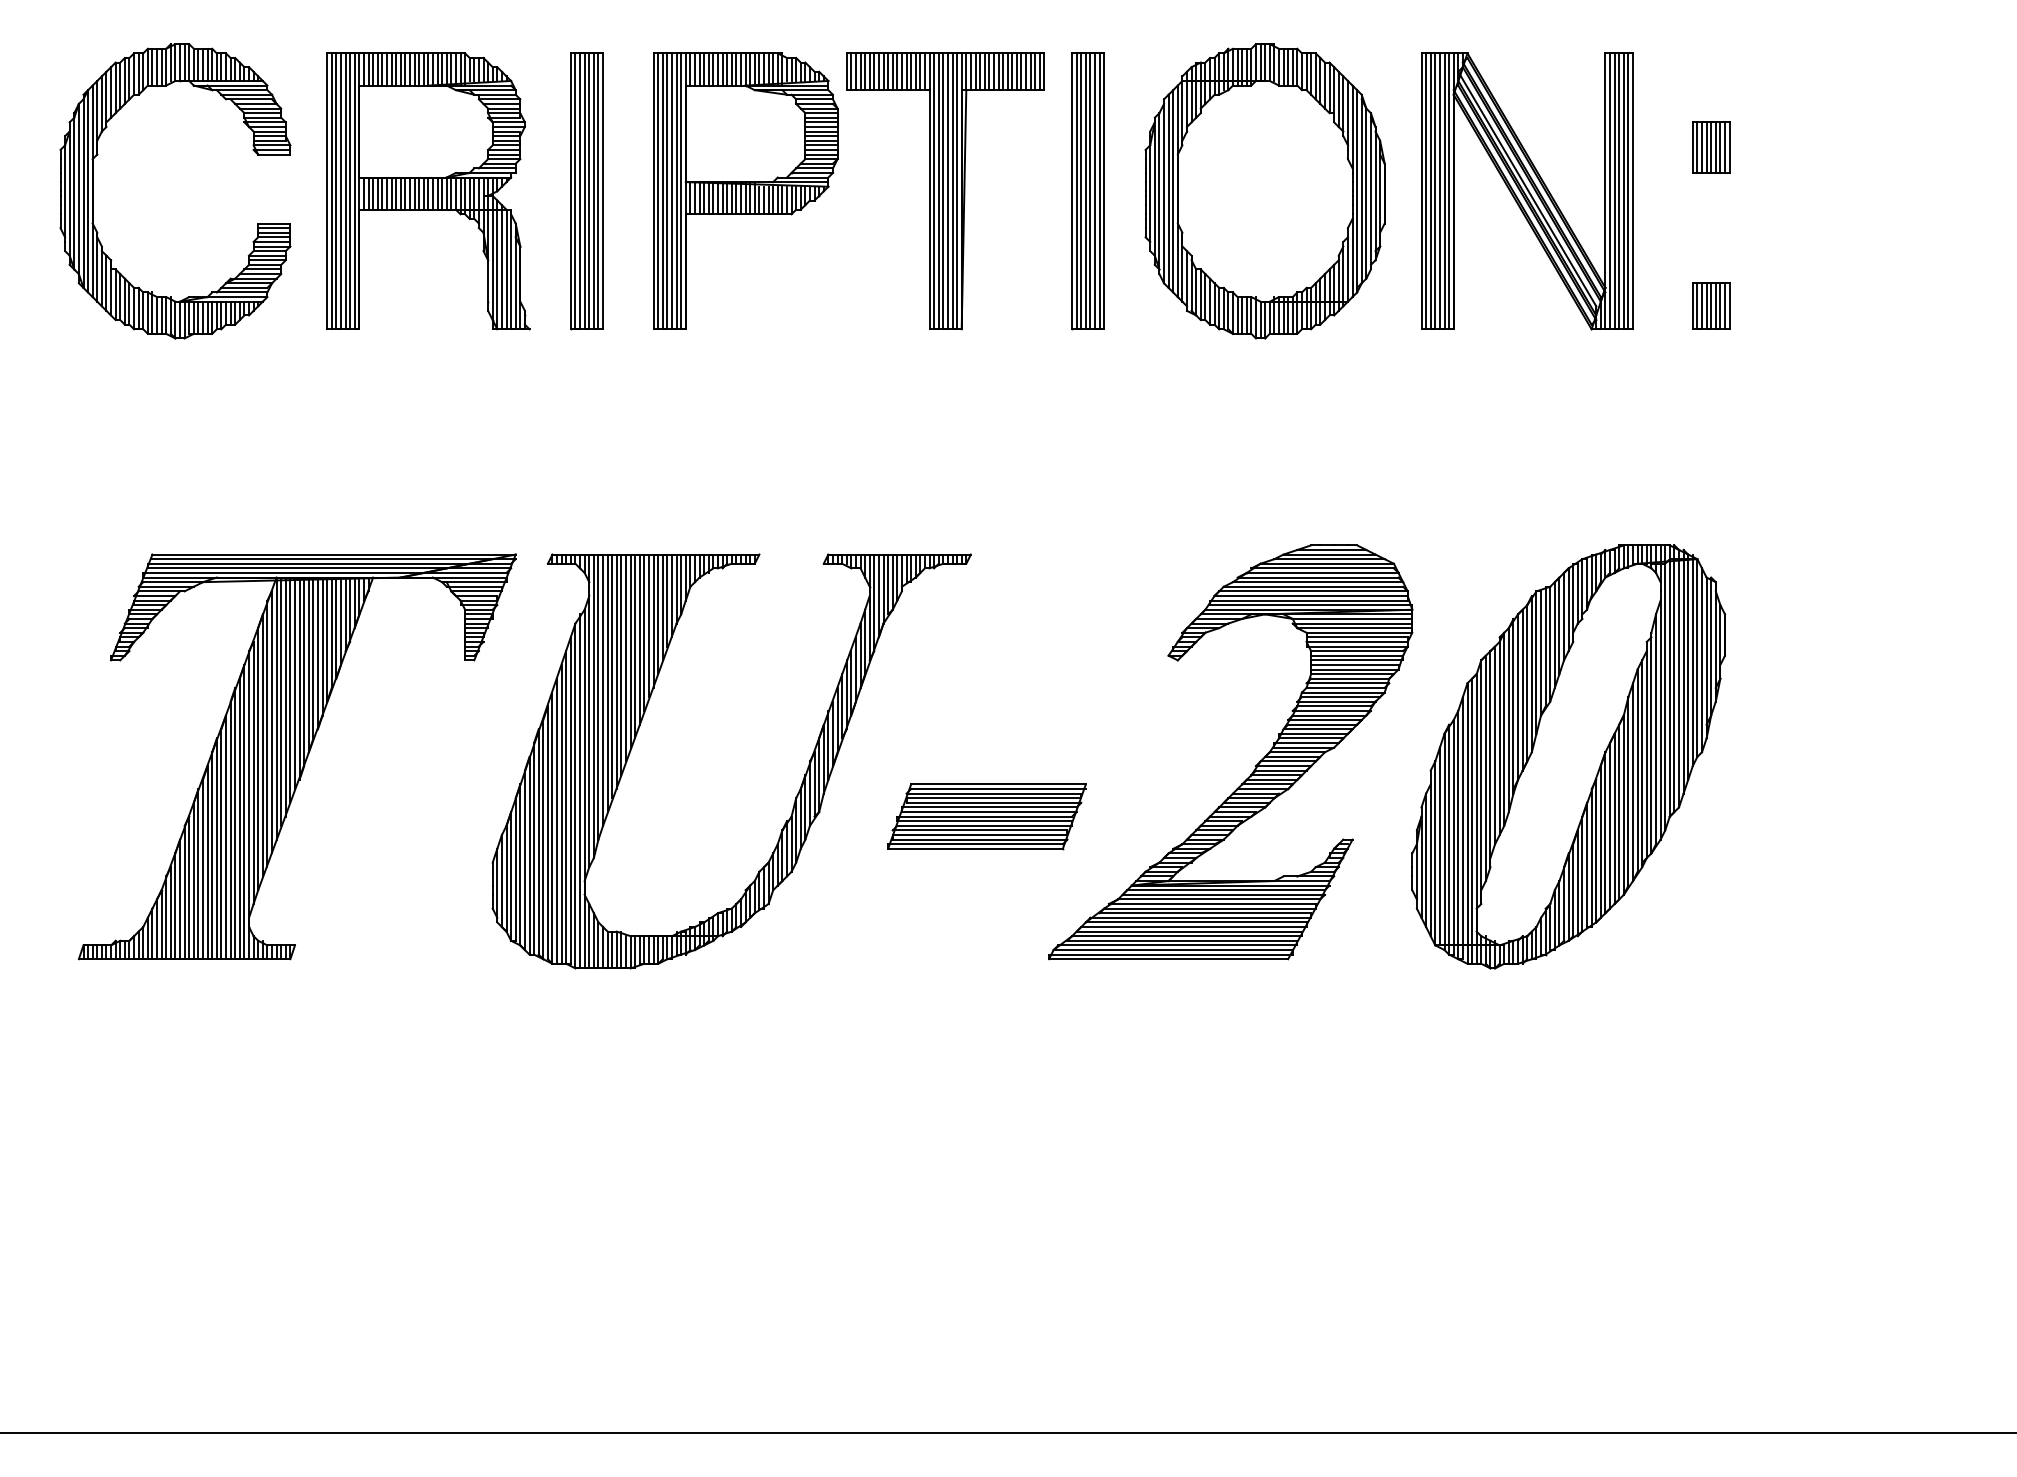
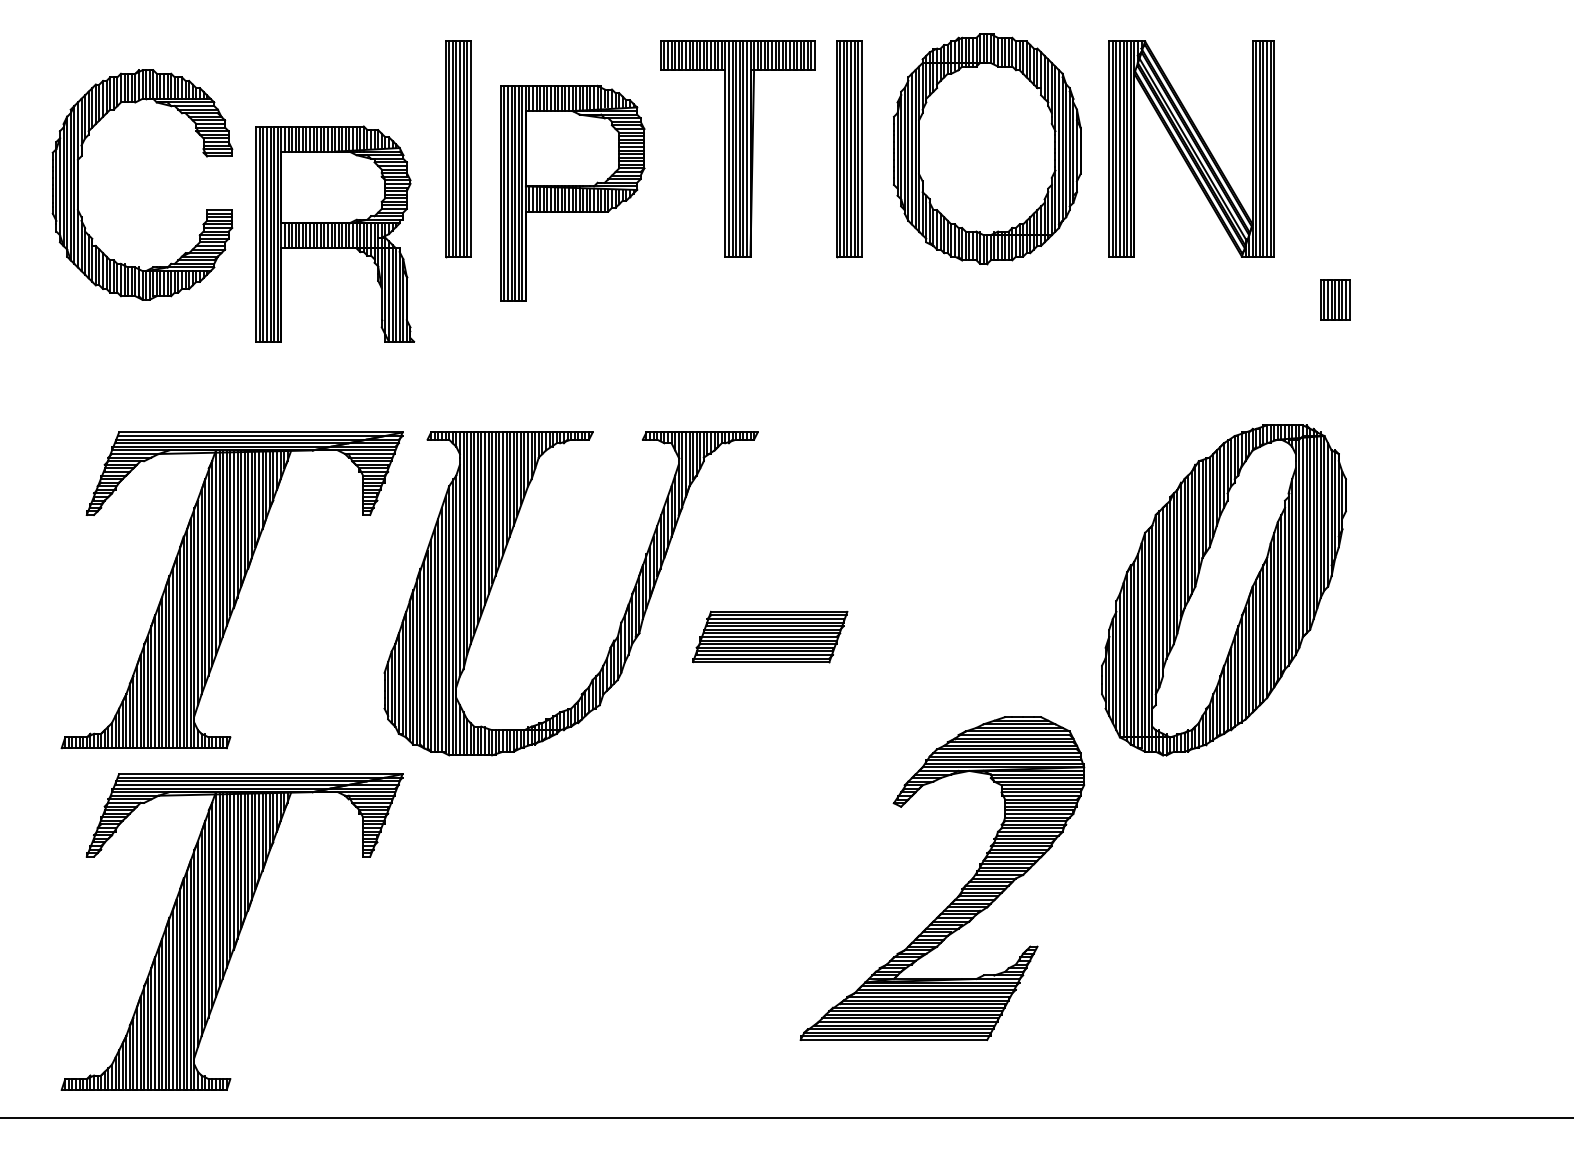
part: (1711, 147) -> (1335, 299), moved
part: (745, 190) -> (572, 192), moved
part: (93, 191) -> (78, 185), moved
part: (428, 191) -> (335, 234), moved
part: (1711, 305) -> (1335, 238), removed
part: (1255, 765) -> (961, 888), moved
part: (296, 1194) -> (231, 931), added

